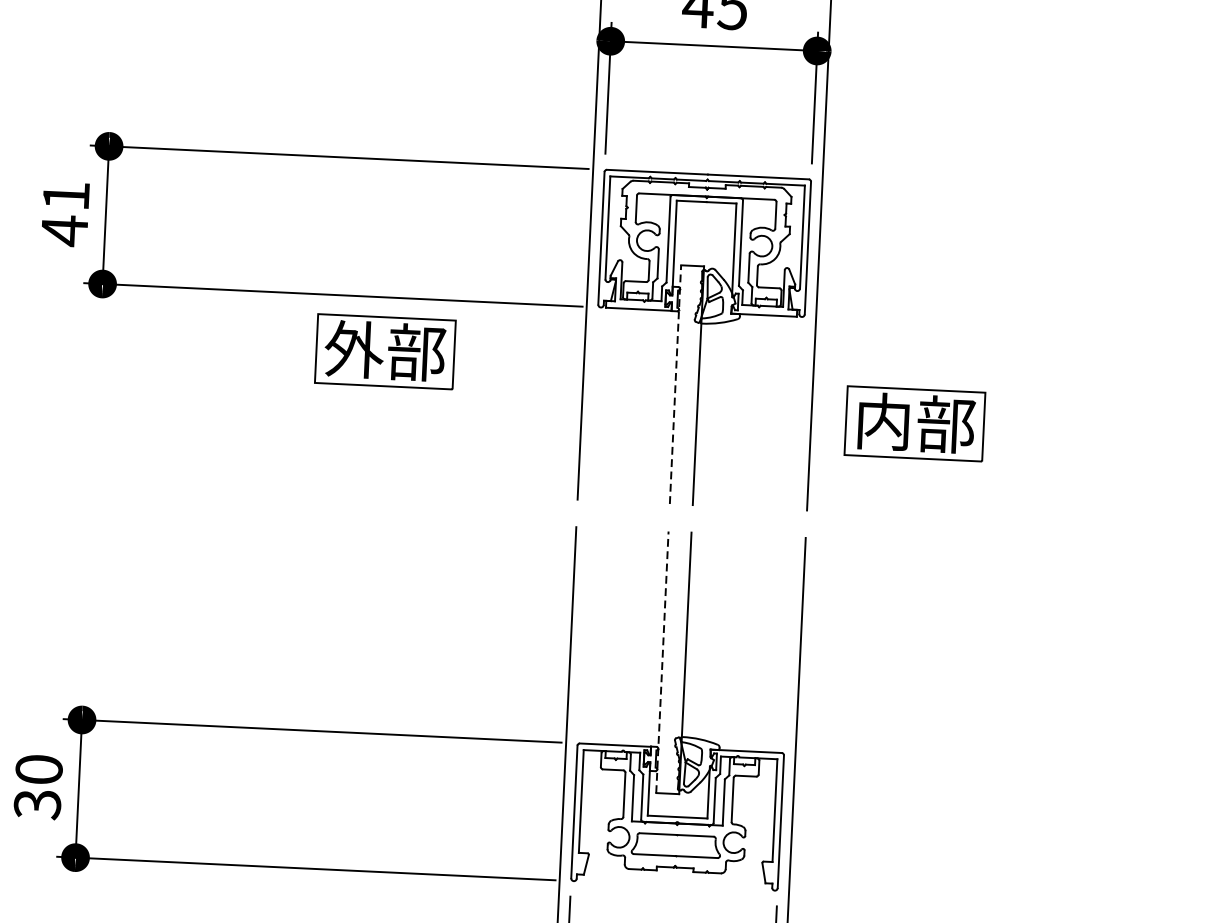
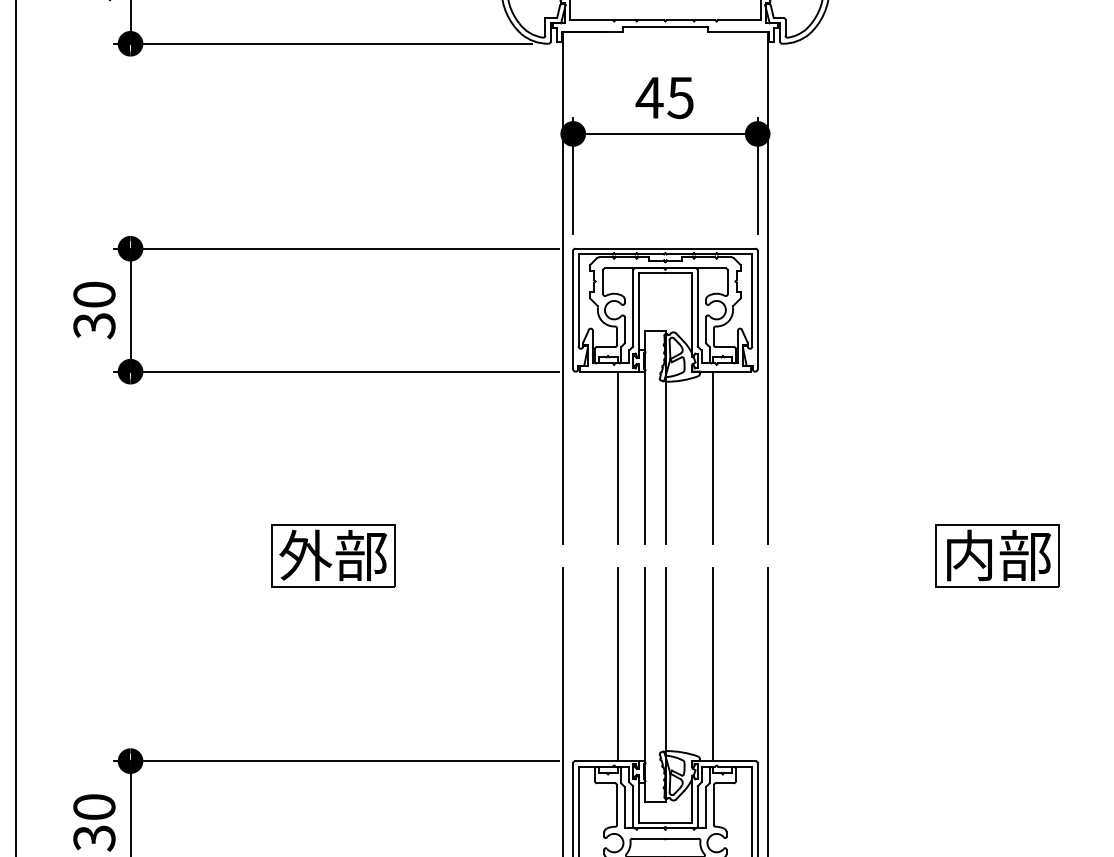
text: (65, 214) -> (94, 311), 41 -> 30
part: (385, 351) -> (333, 555), moved
line: (675, 384) -> (645, 437), dashed -> solid
line: (644, 405) -> (618, 457), added
line: (749, 410) -> (712, 457), added
part: (915, 423) -> (997, 555), moved
line: (633, 637) -> (618, 664), added
line: (738, 642) -> (712, 664), added
line: (662, 662) -> (645, 685), dashed -> solid

